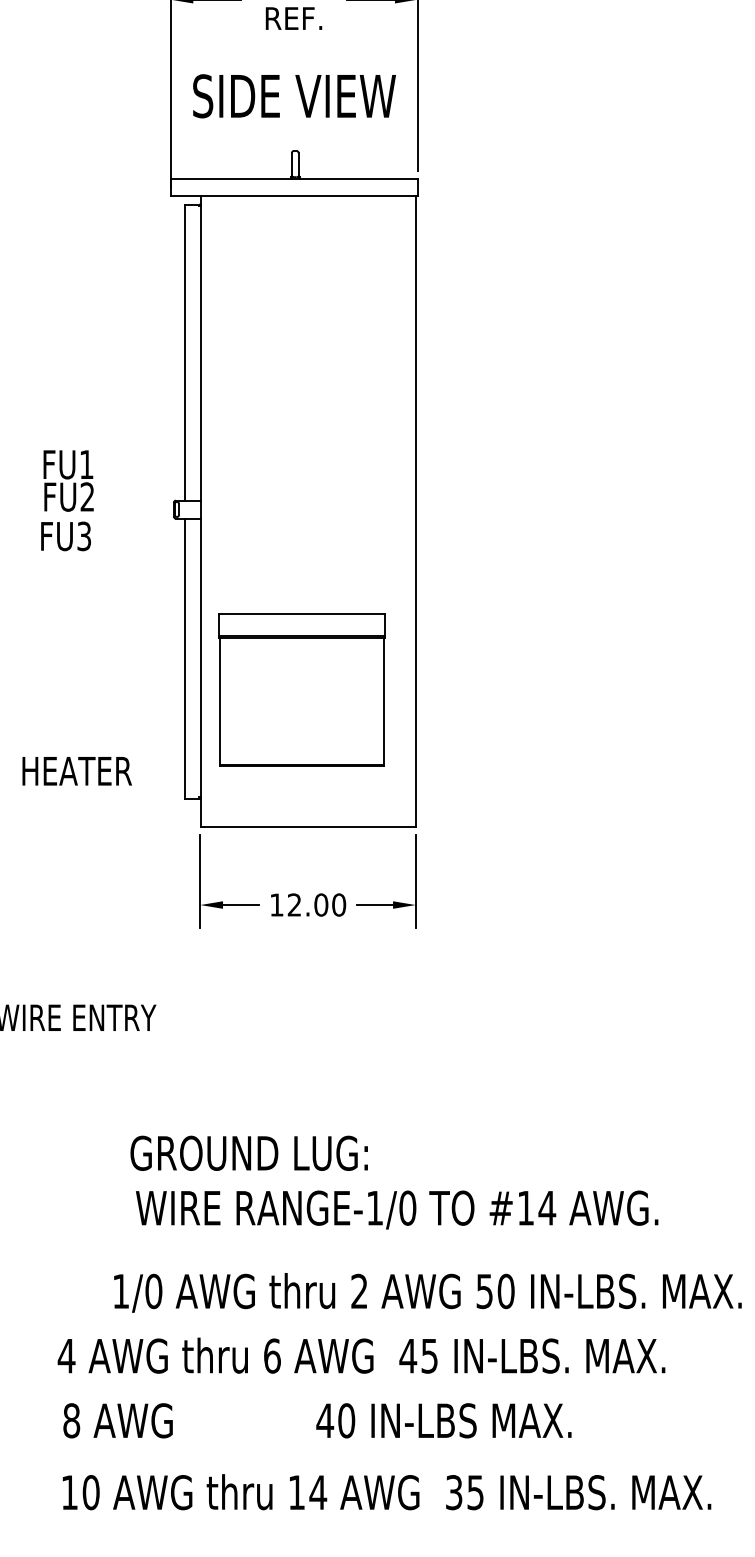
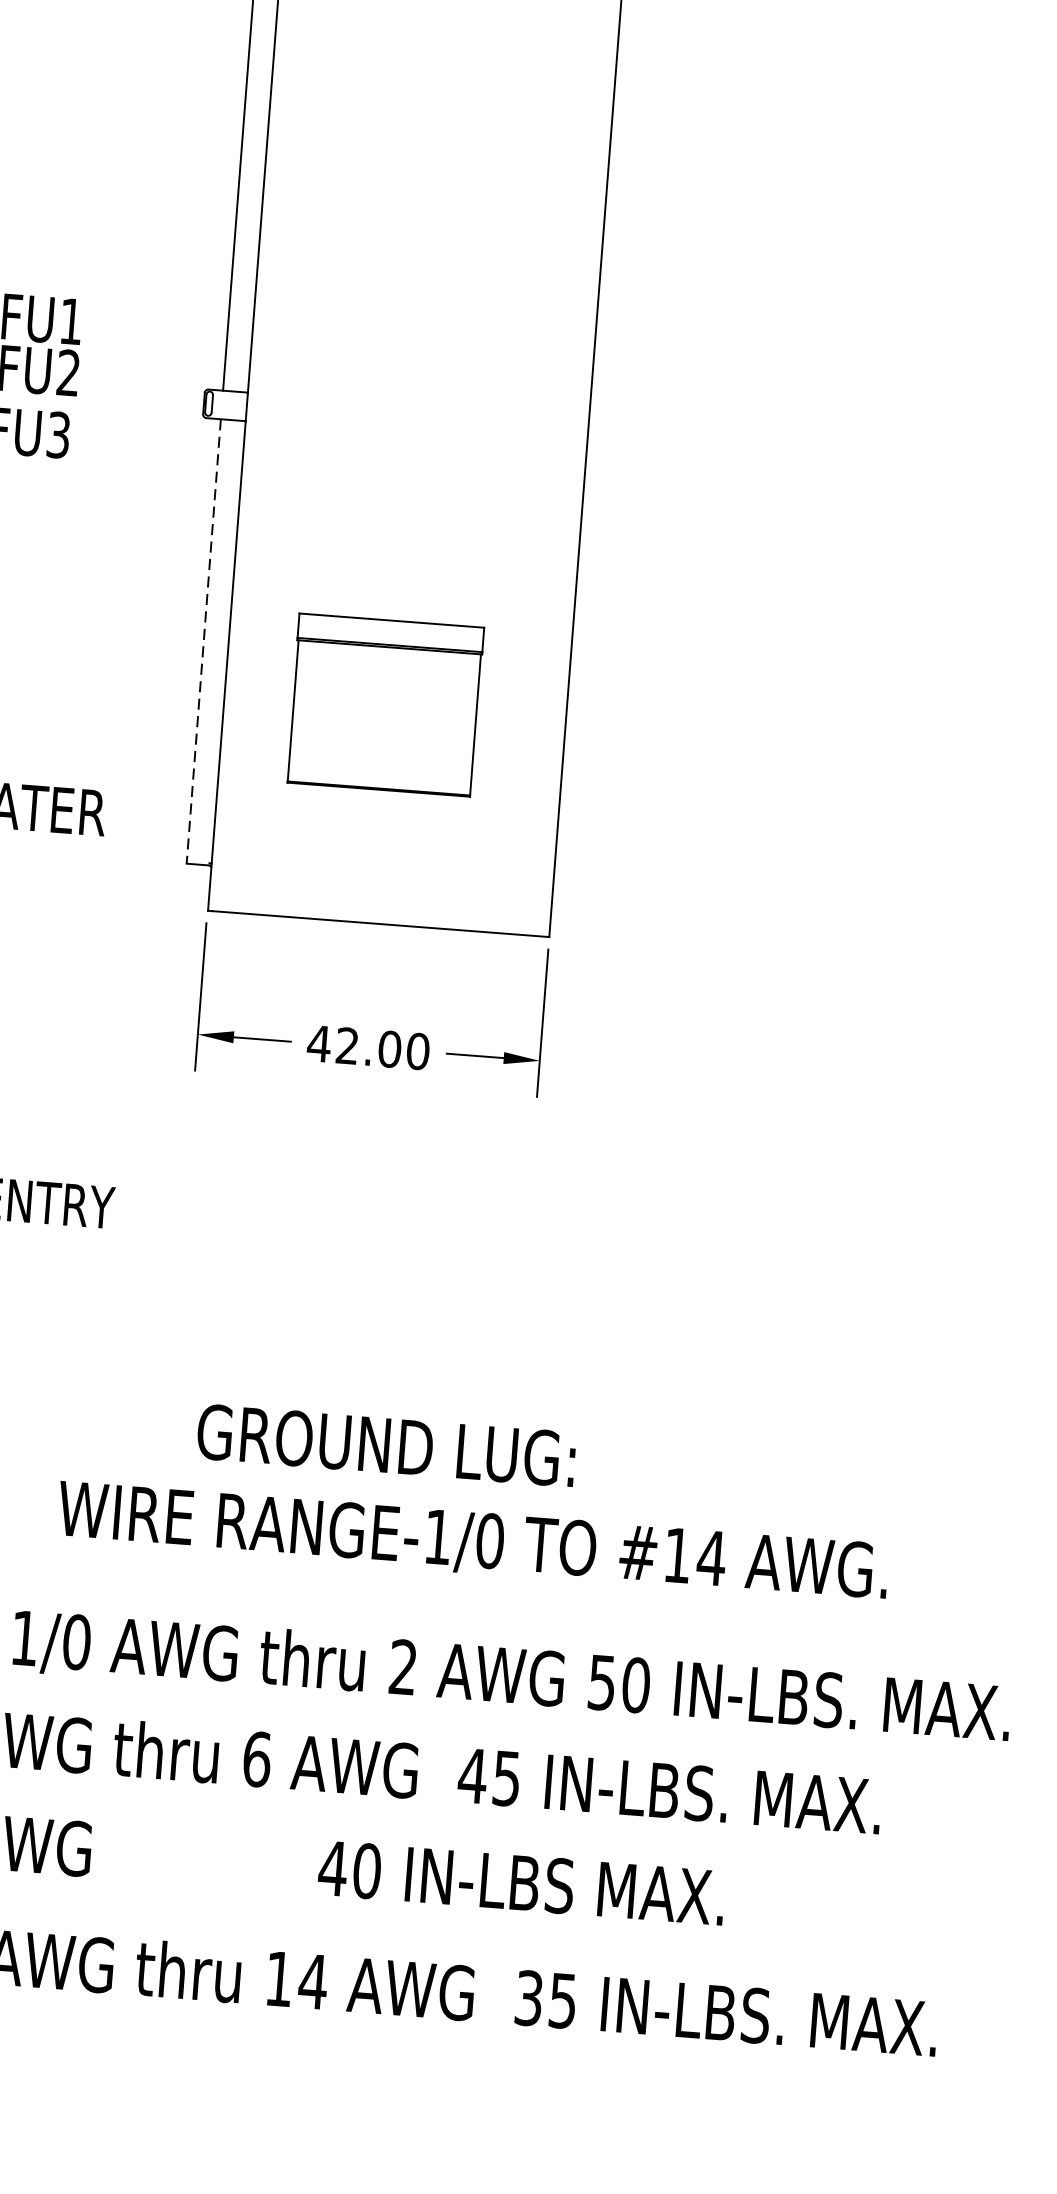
line: (185, 658) -> (204, 641), solid -> dashed
part: (301, 689) -> (384, 704), size x0.7
text: (276, 904) -> (318, 1042), 12.00 -> 42.00
text: (248, 1152) -> (385, 1444), moved

